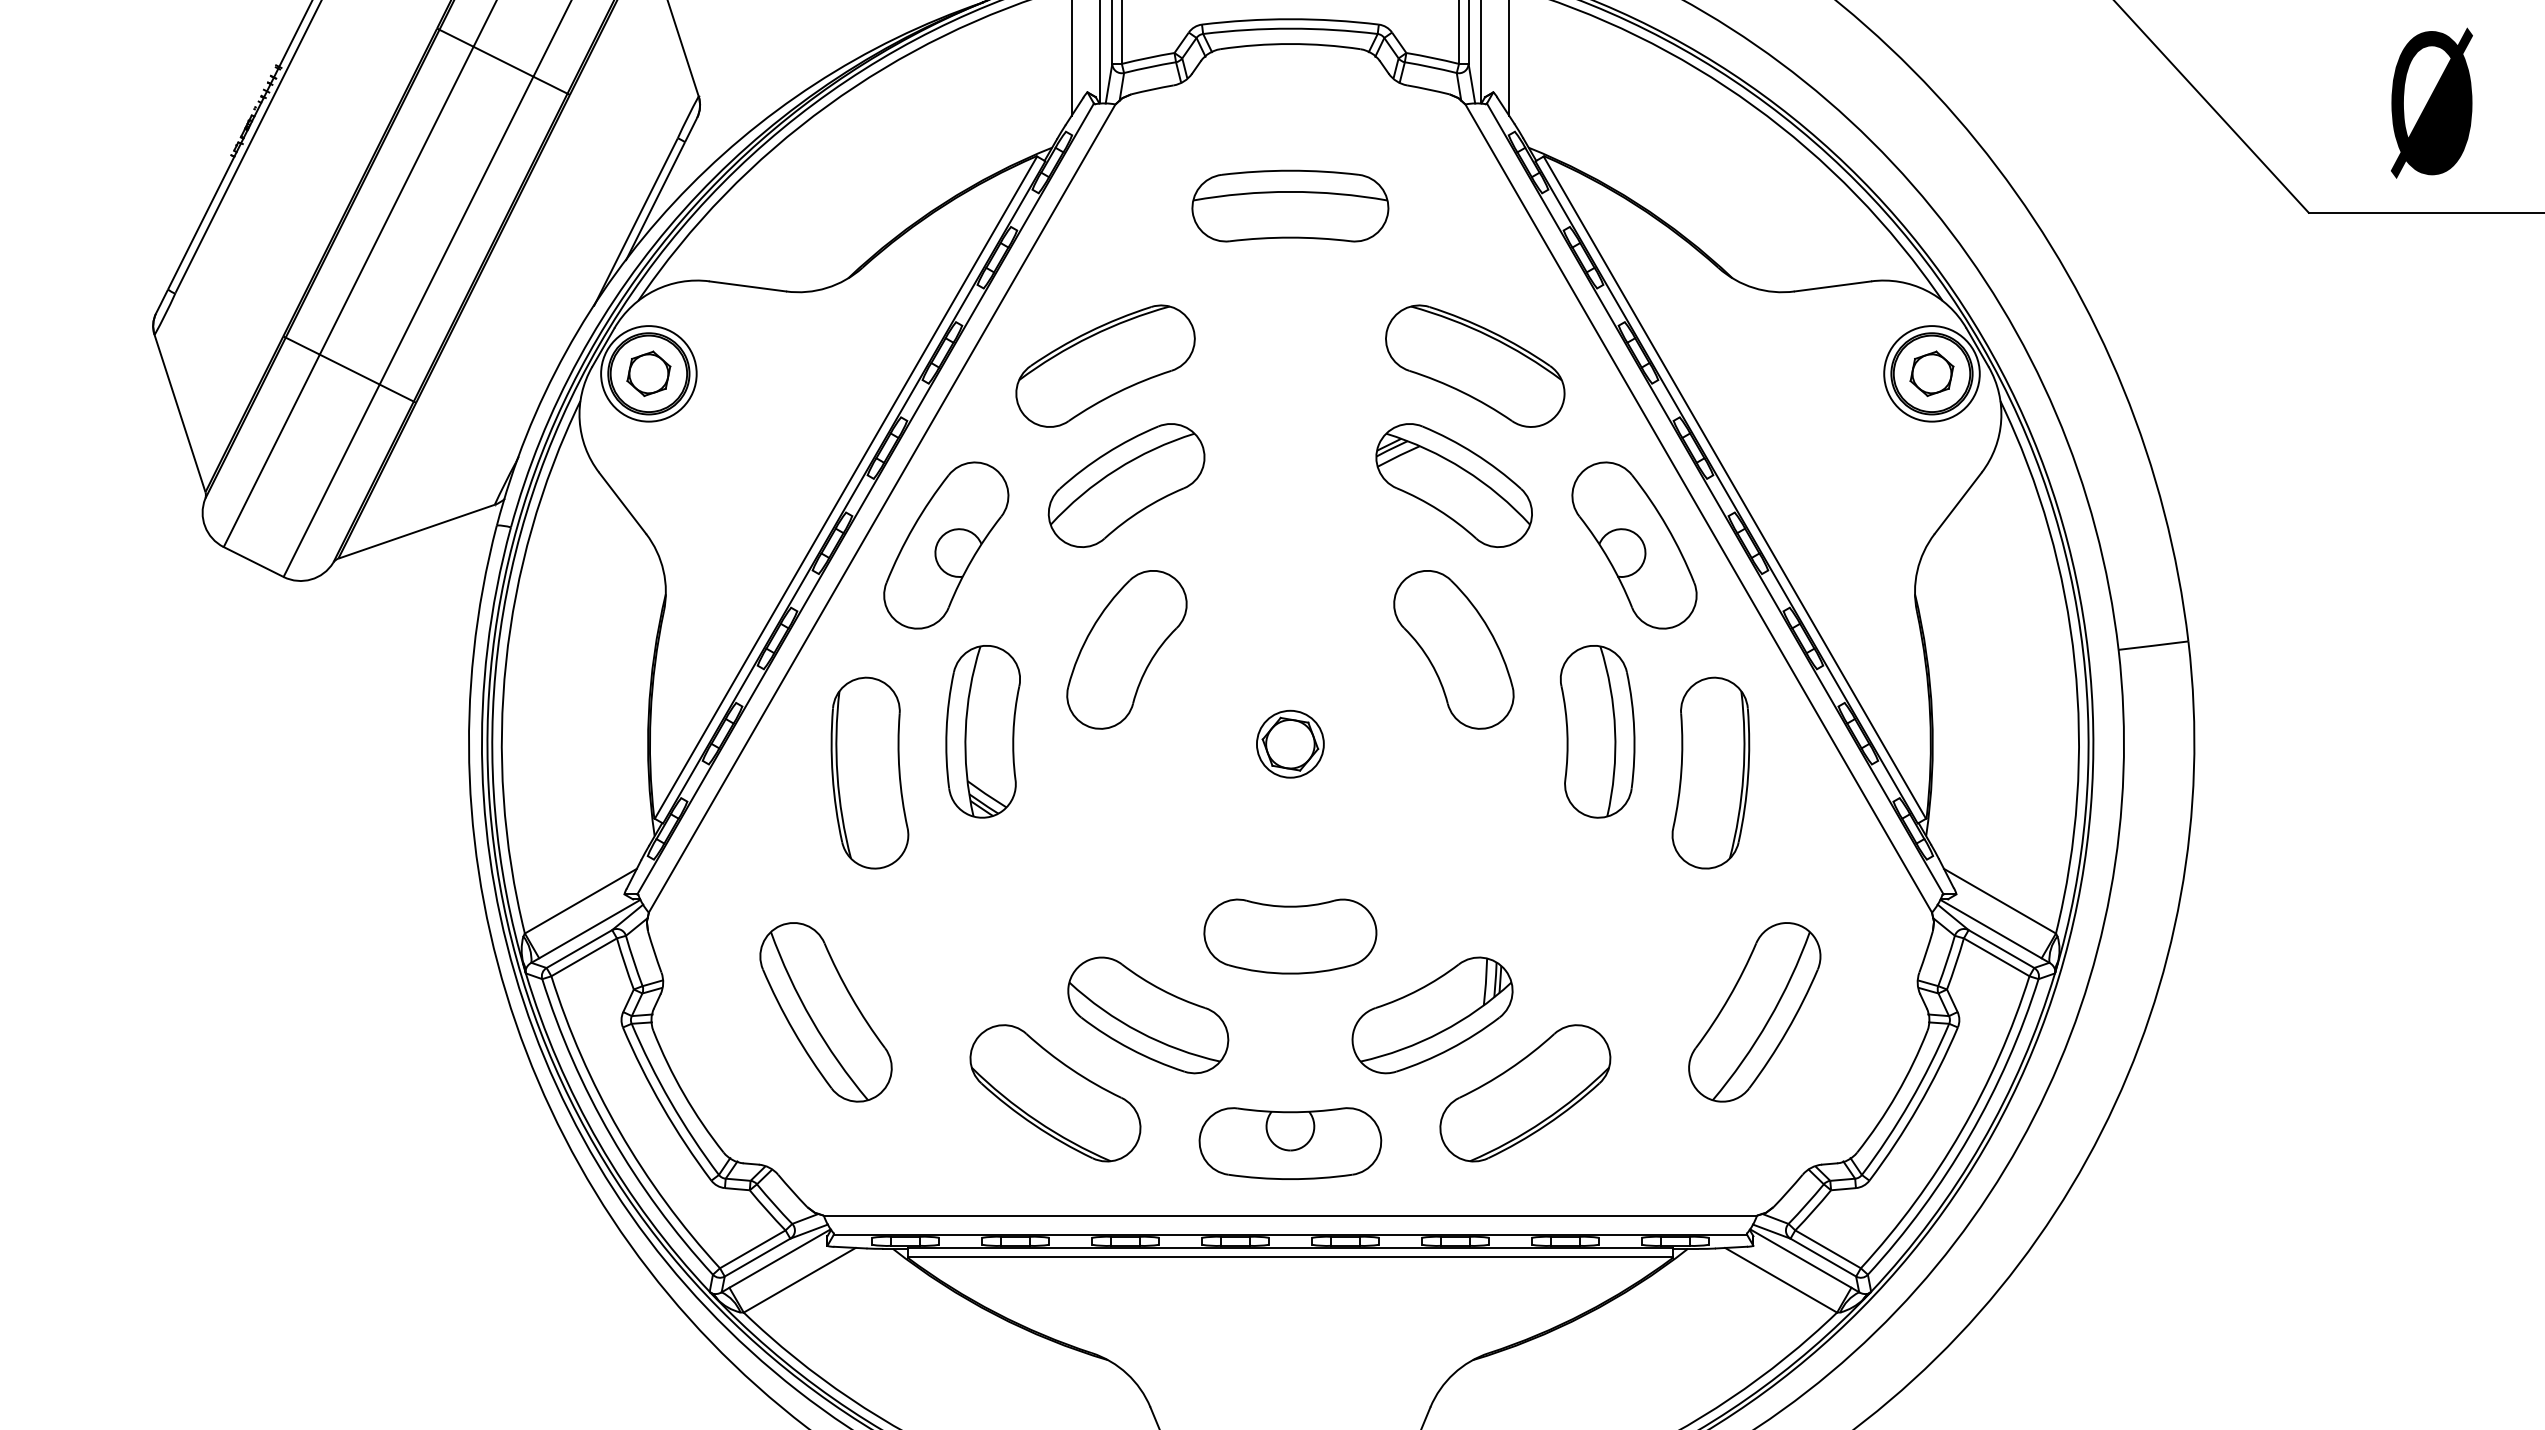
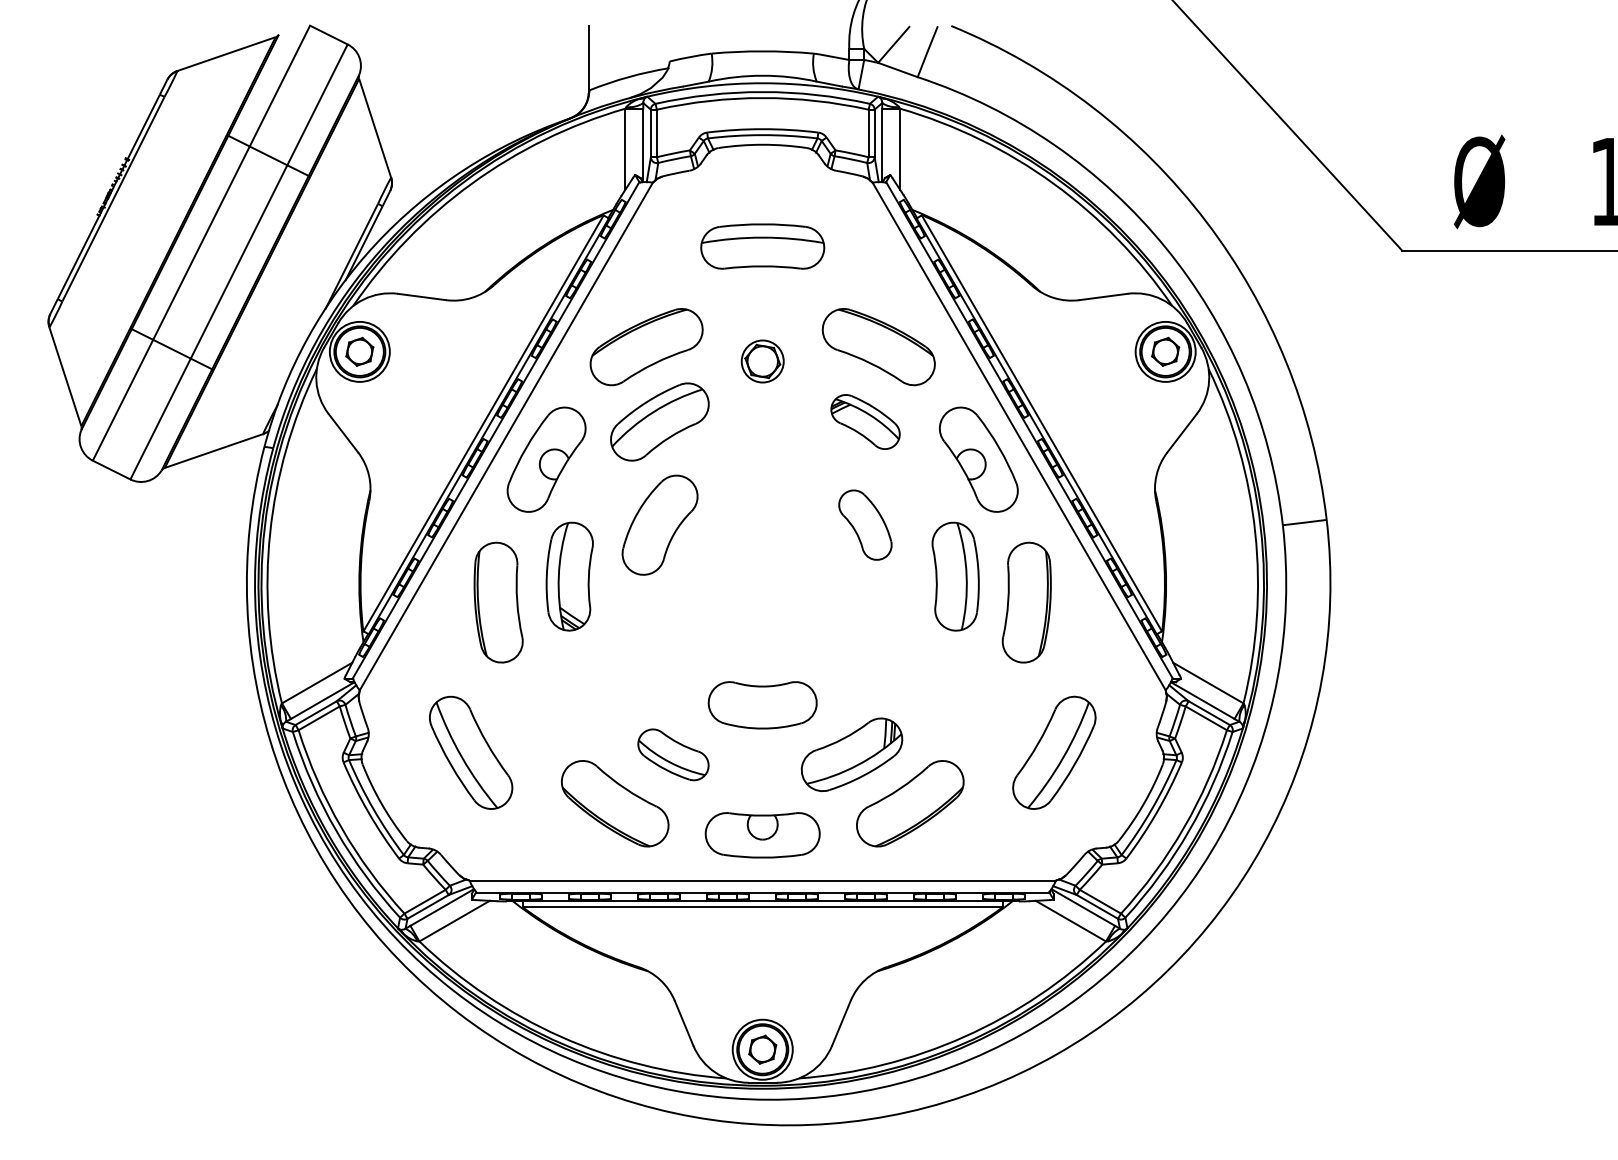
part: (1454, 484) -> (865, 421), size x0.7
part: (1454, 648) -> (865, 524), size x0.7
part: (1290, 744) -> (762, 361), moved
part: (1148, 1014) -> (673, 754), size x0.7

